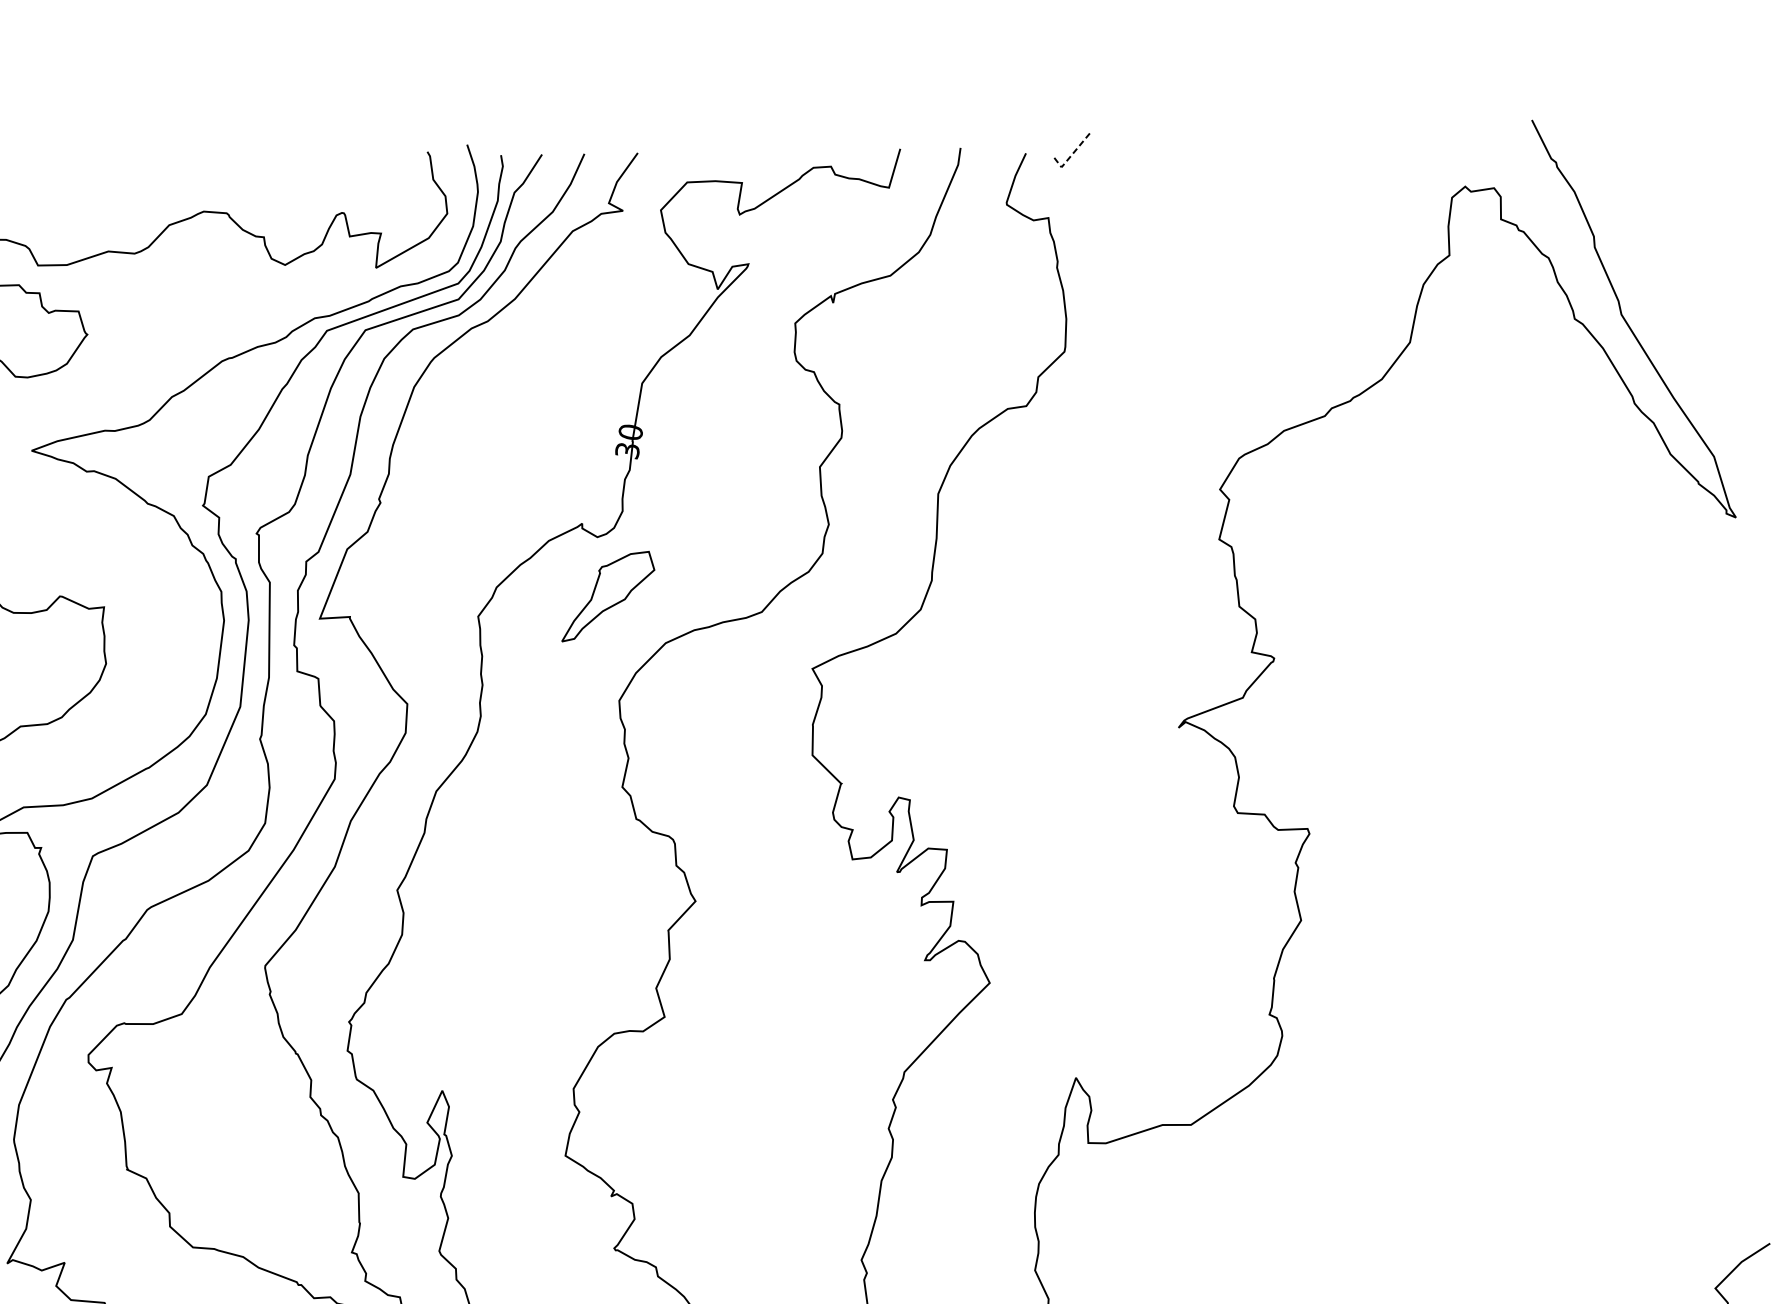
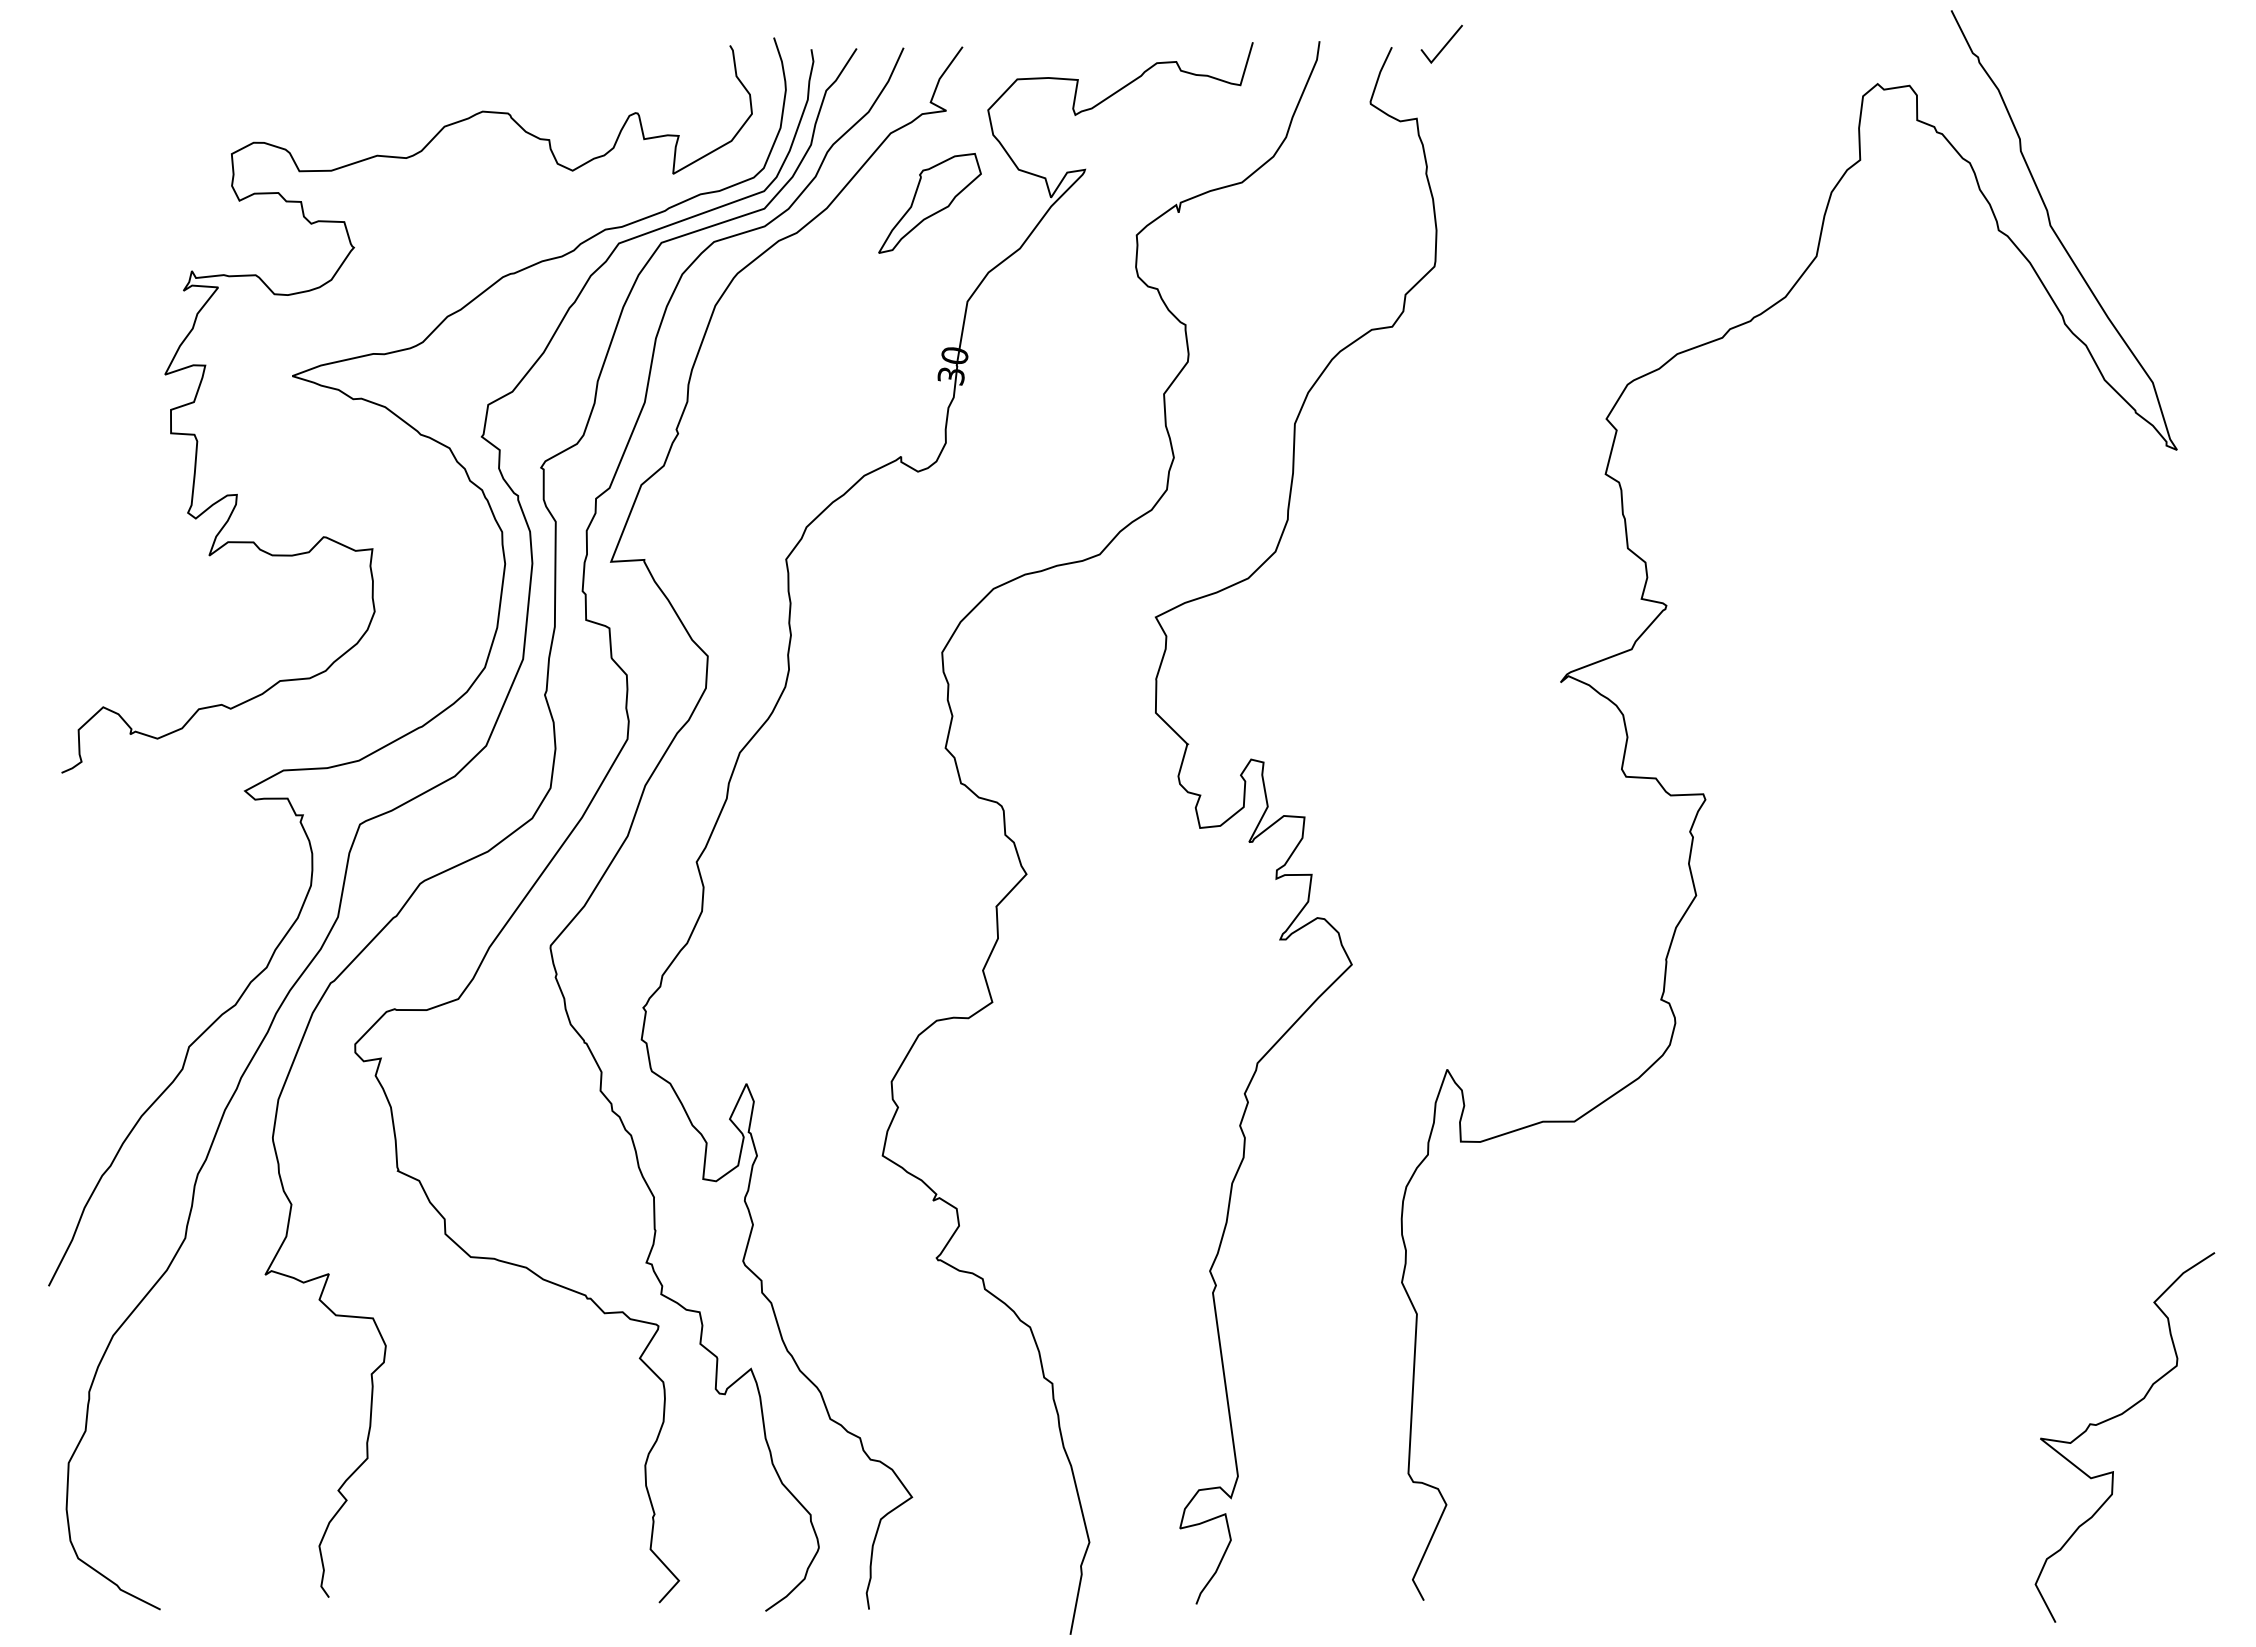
line: (1069, 157) -> (1440, 51), dashed -> solid
part: (607, 596) -> (929, 203), moved

